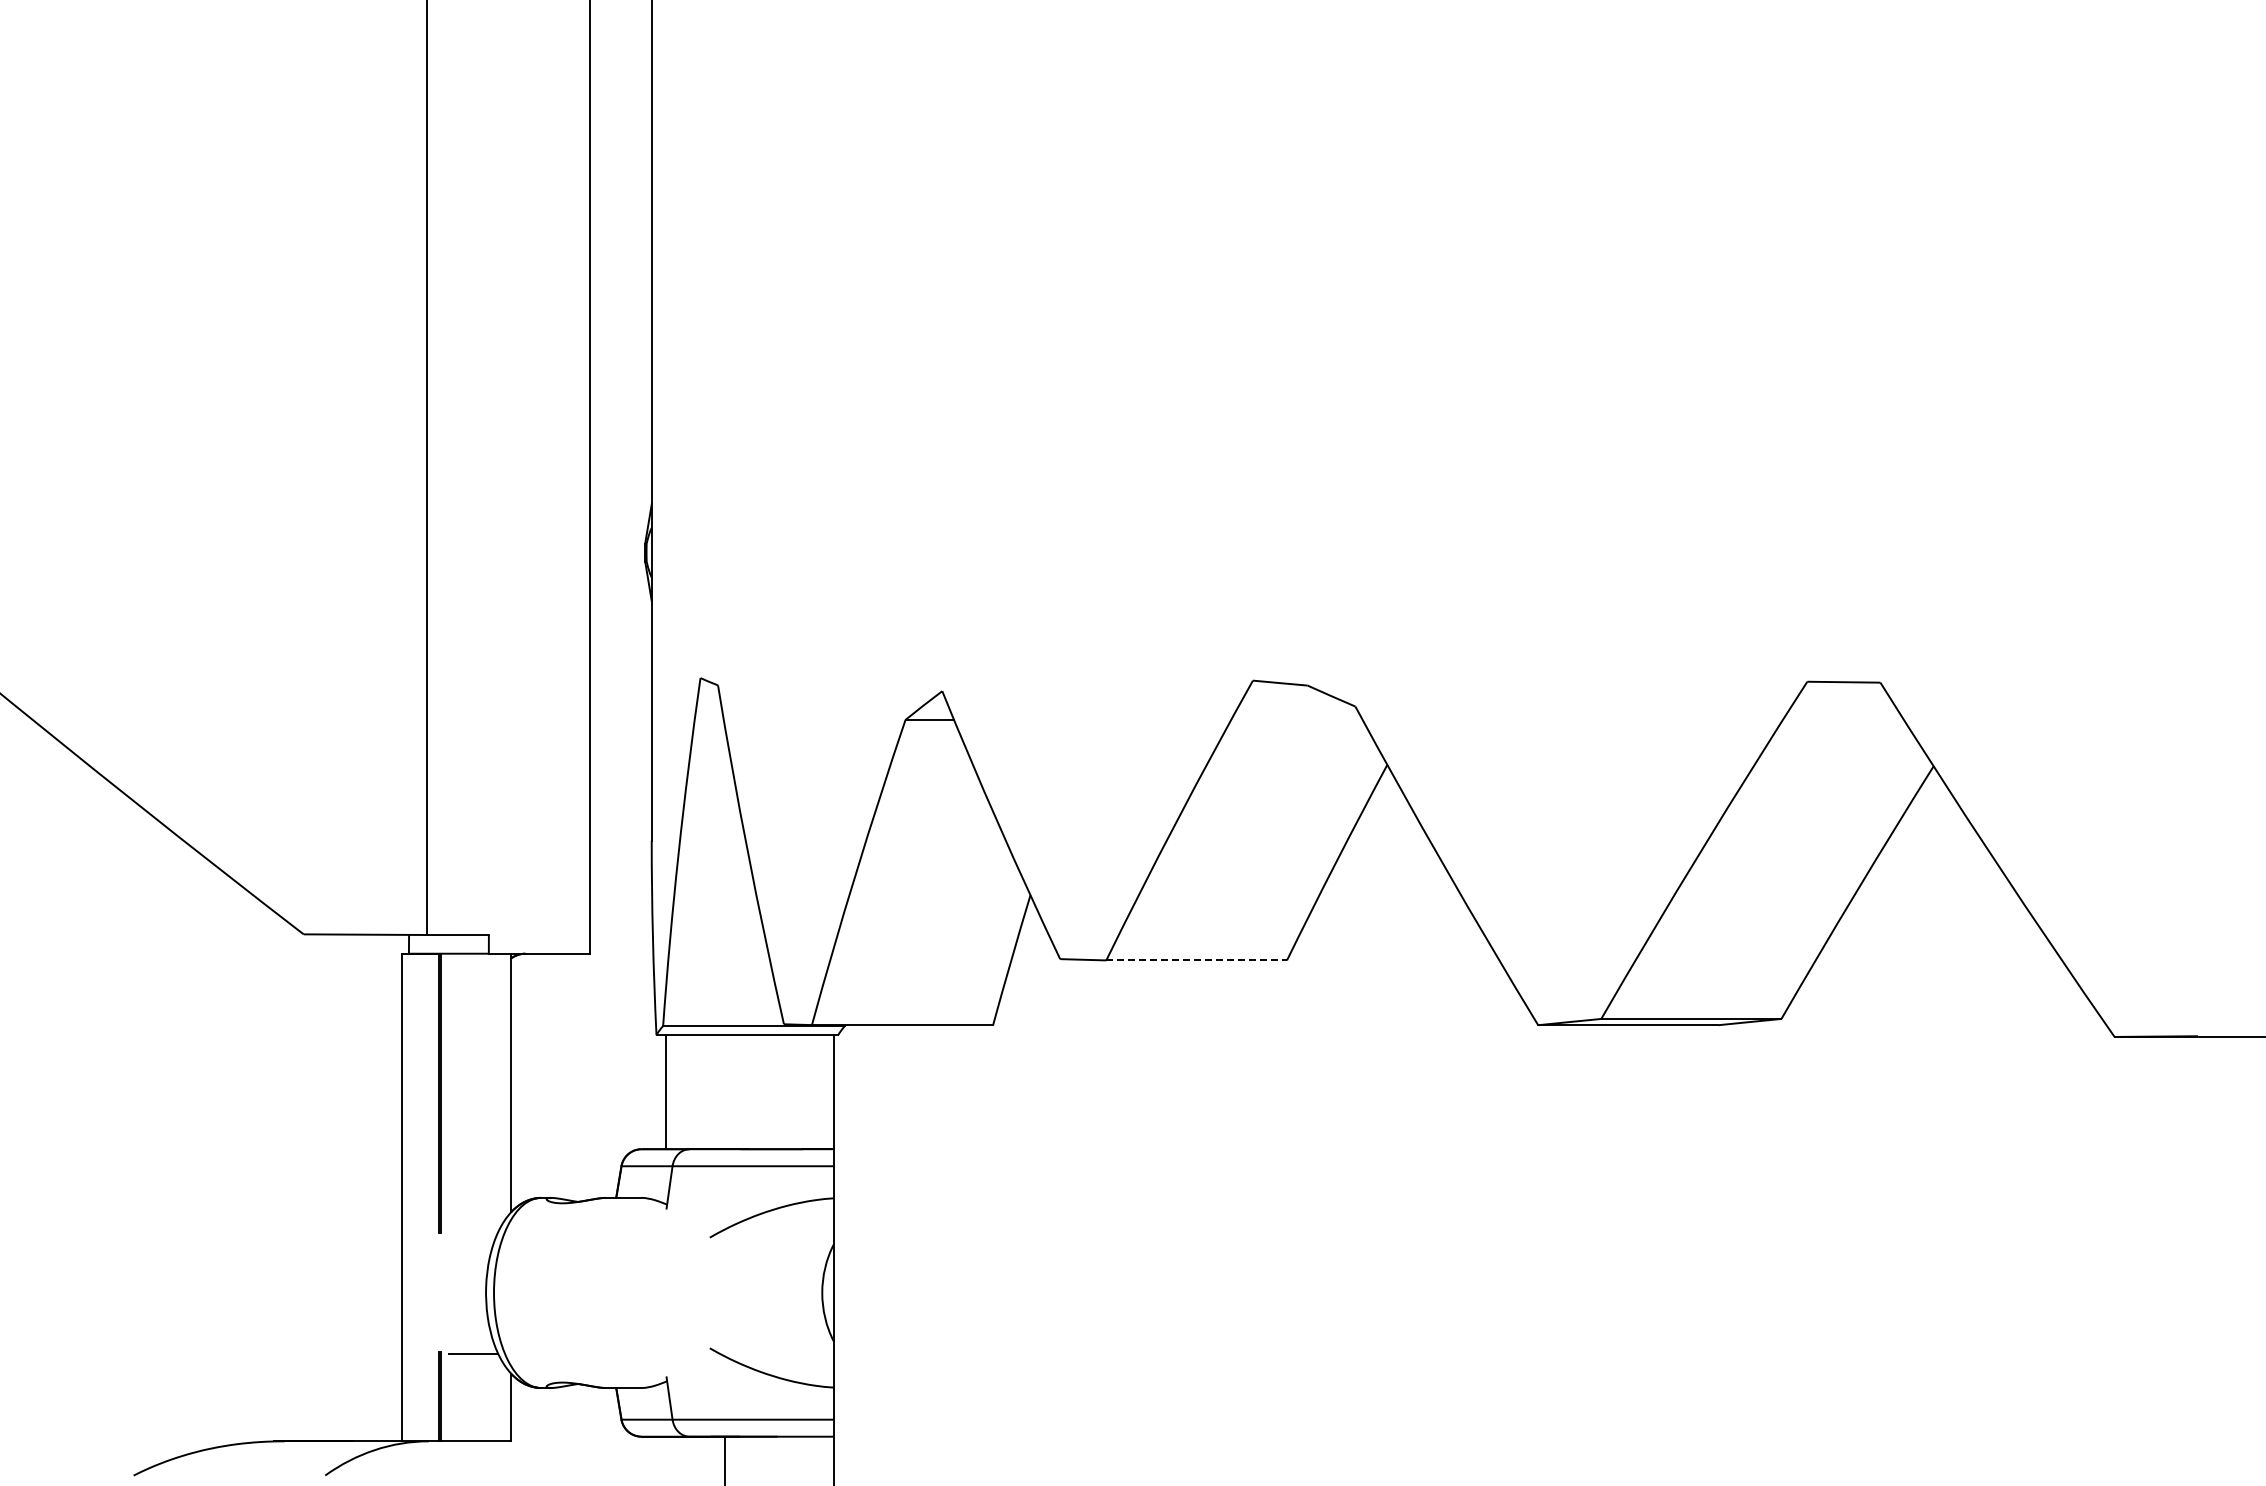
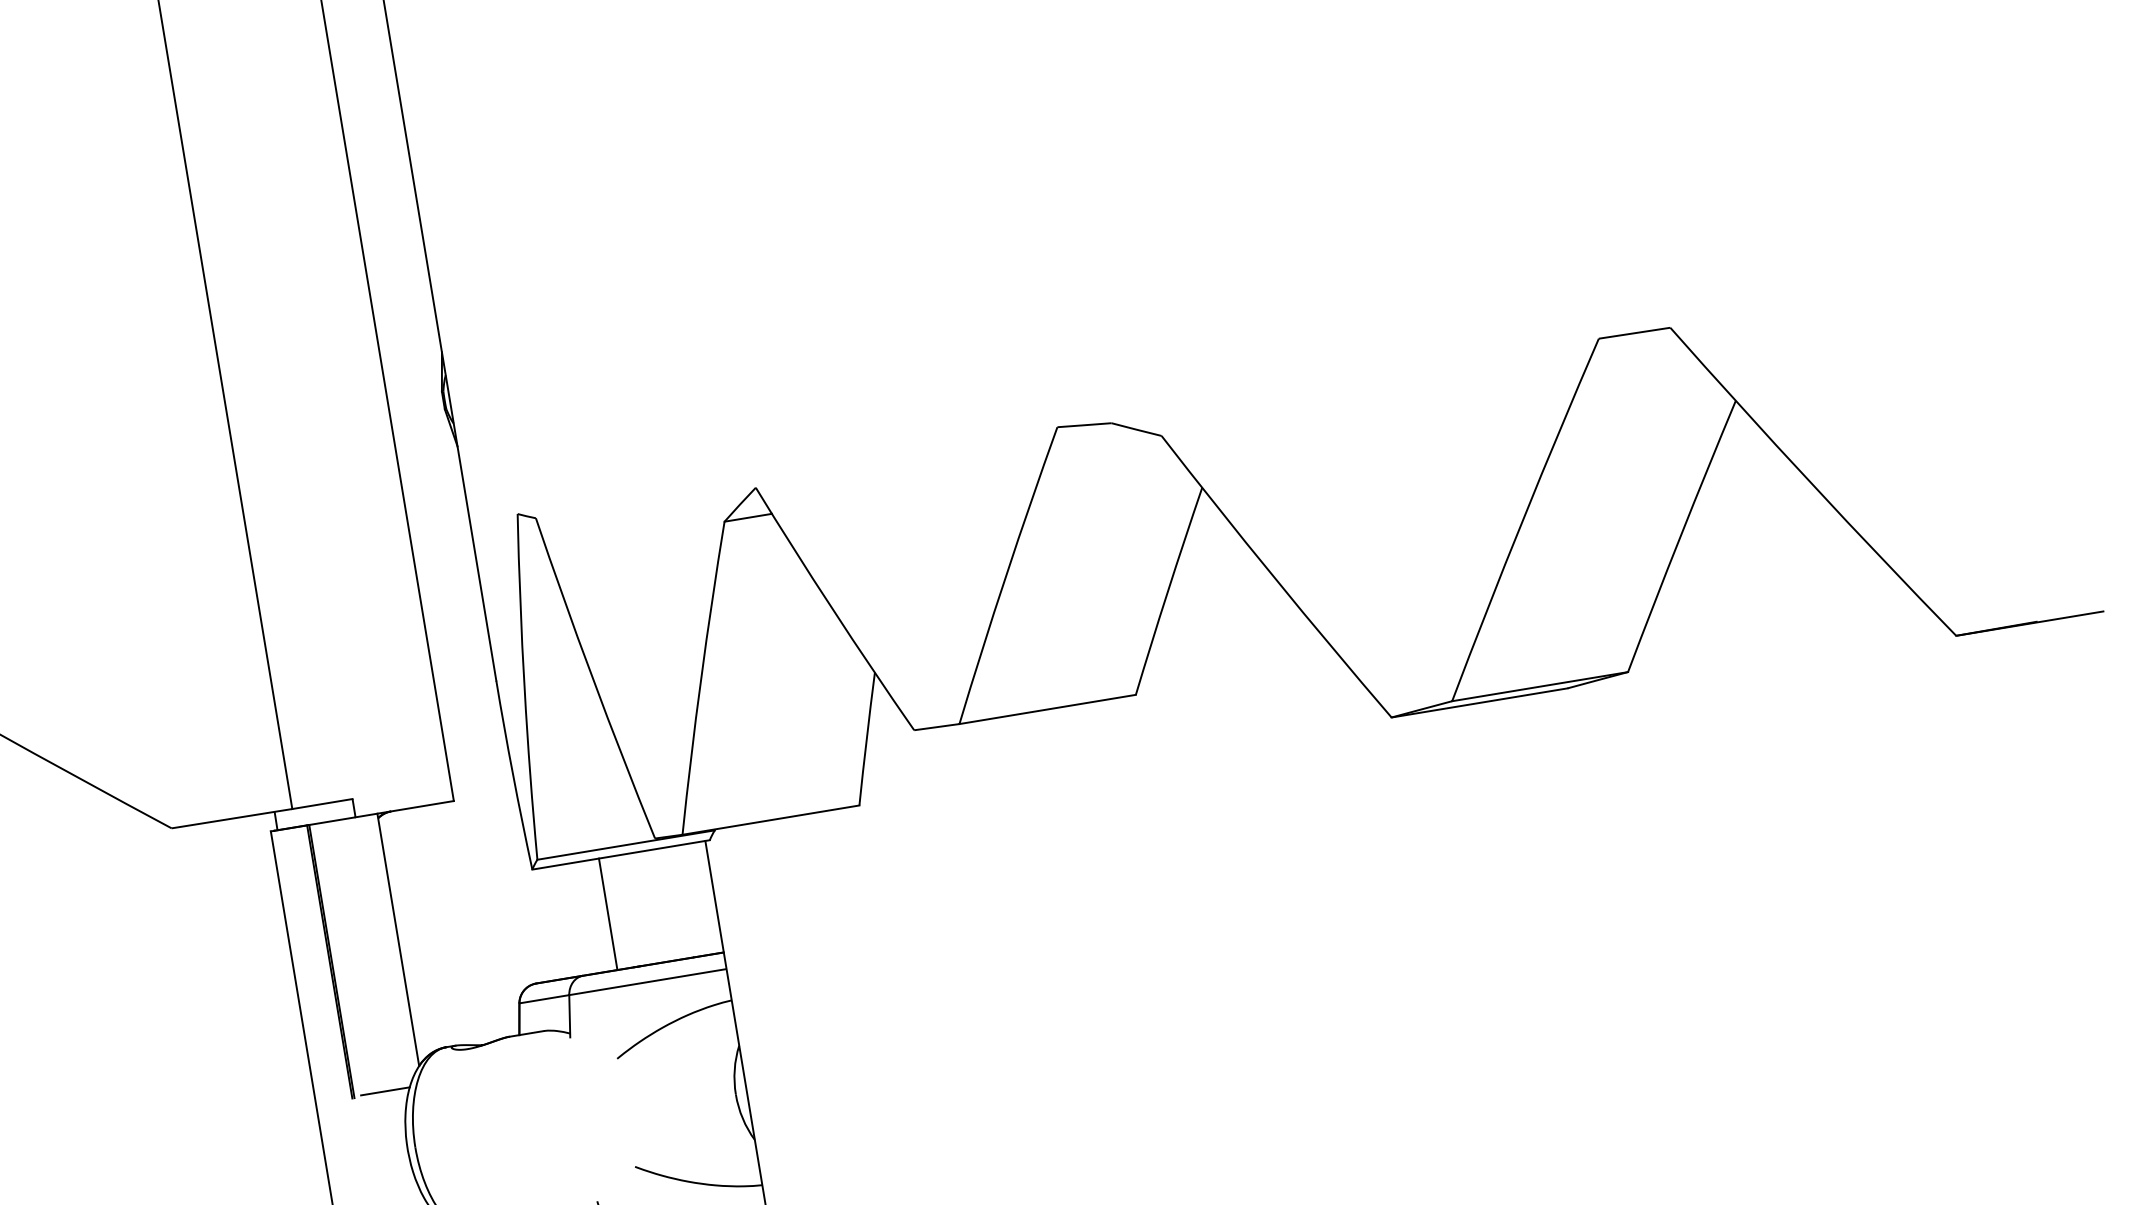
line: (1197, 960) -> (1048, 709), dashed -> solid
line: (665, 1092) -> (608, 914), moved
line: (473, 1231) -> (385, 1091), added

